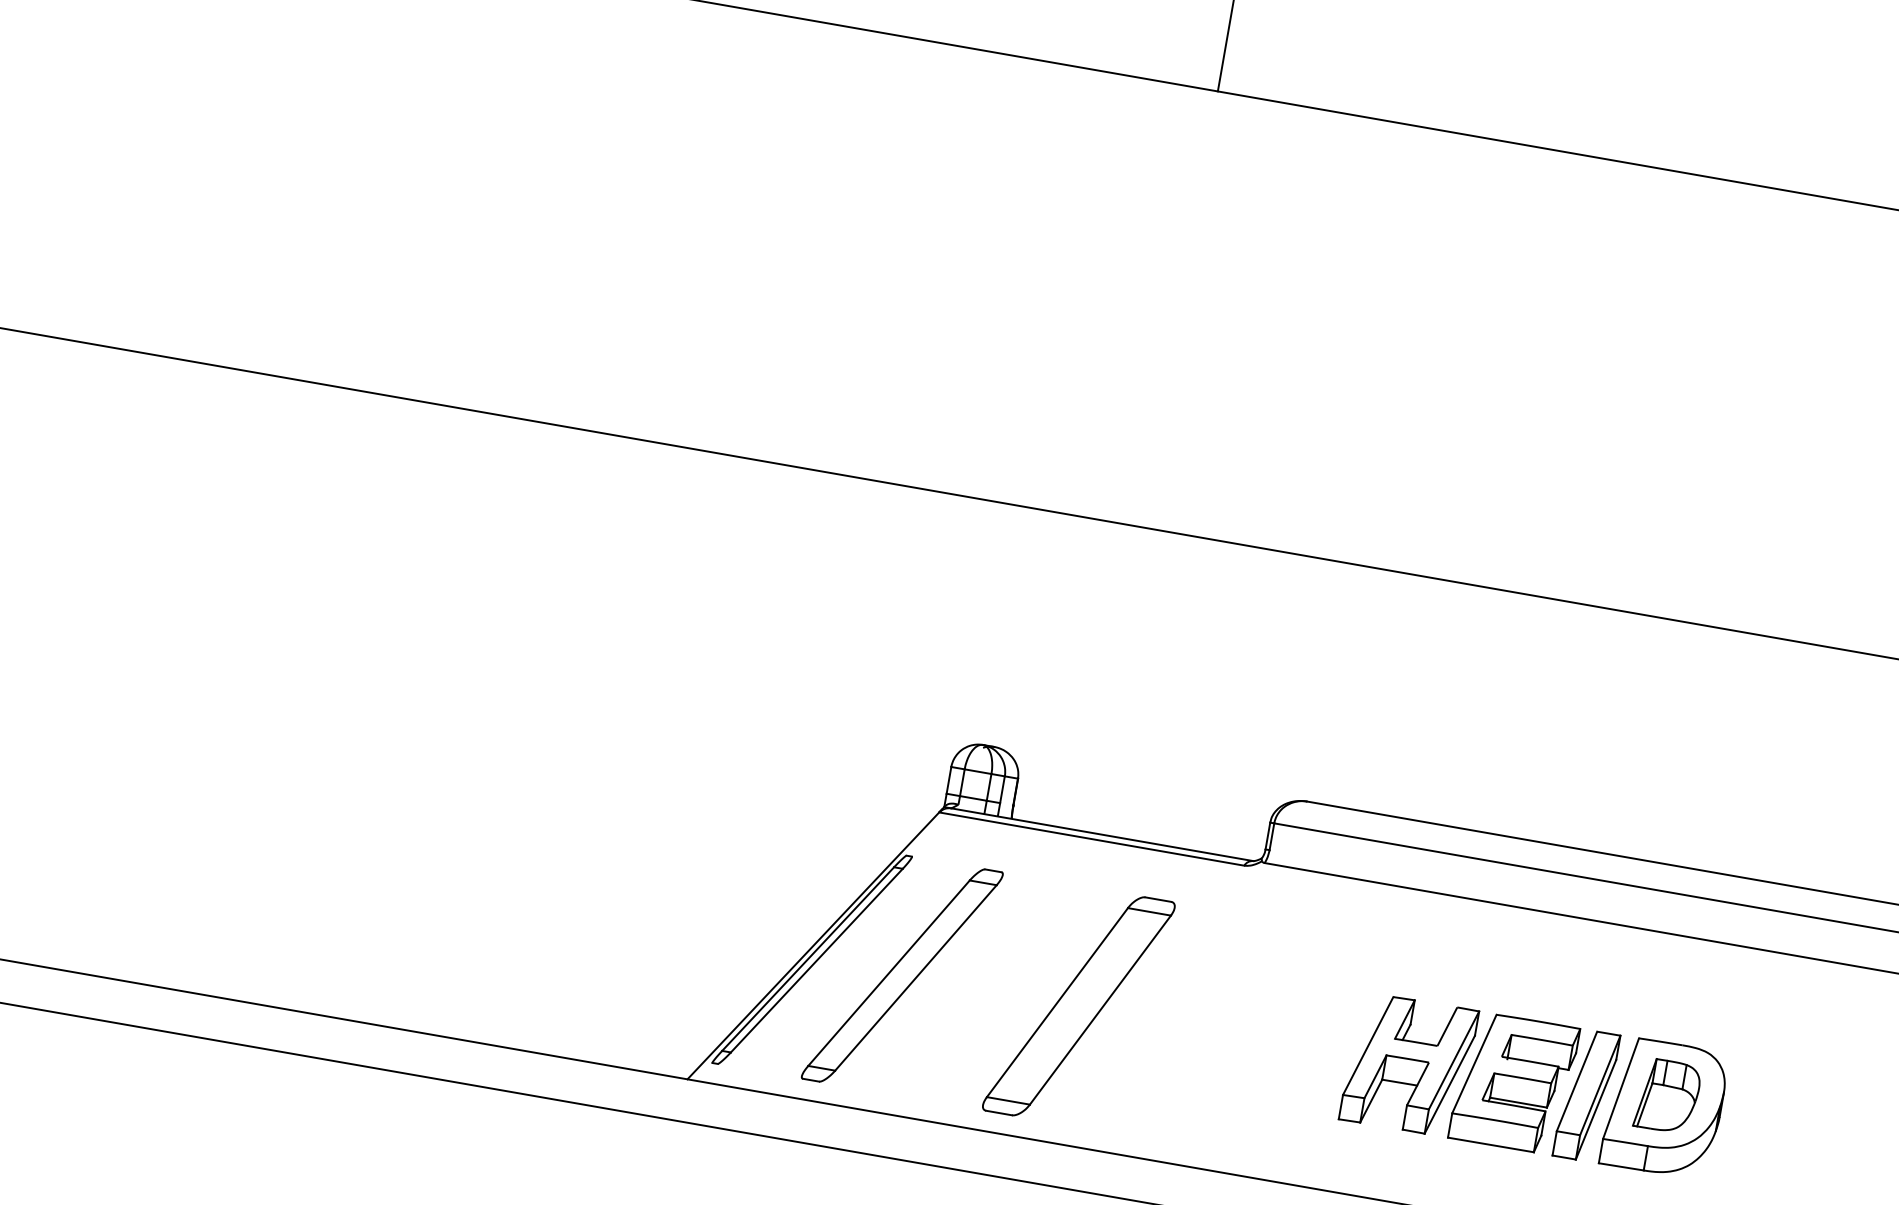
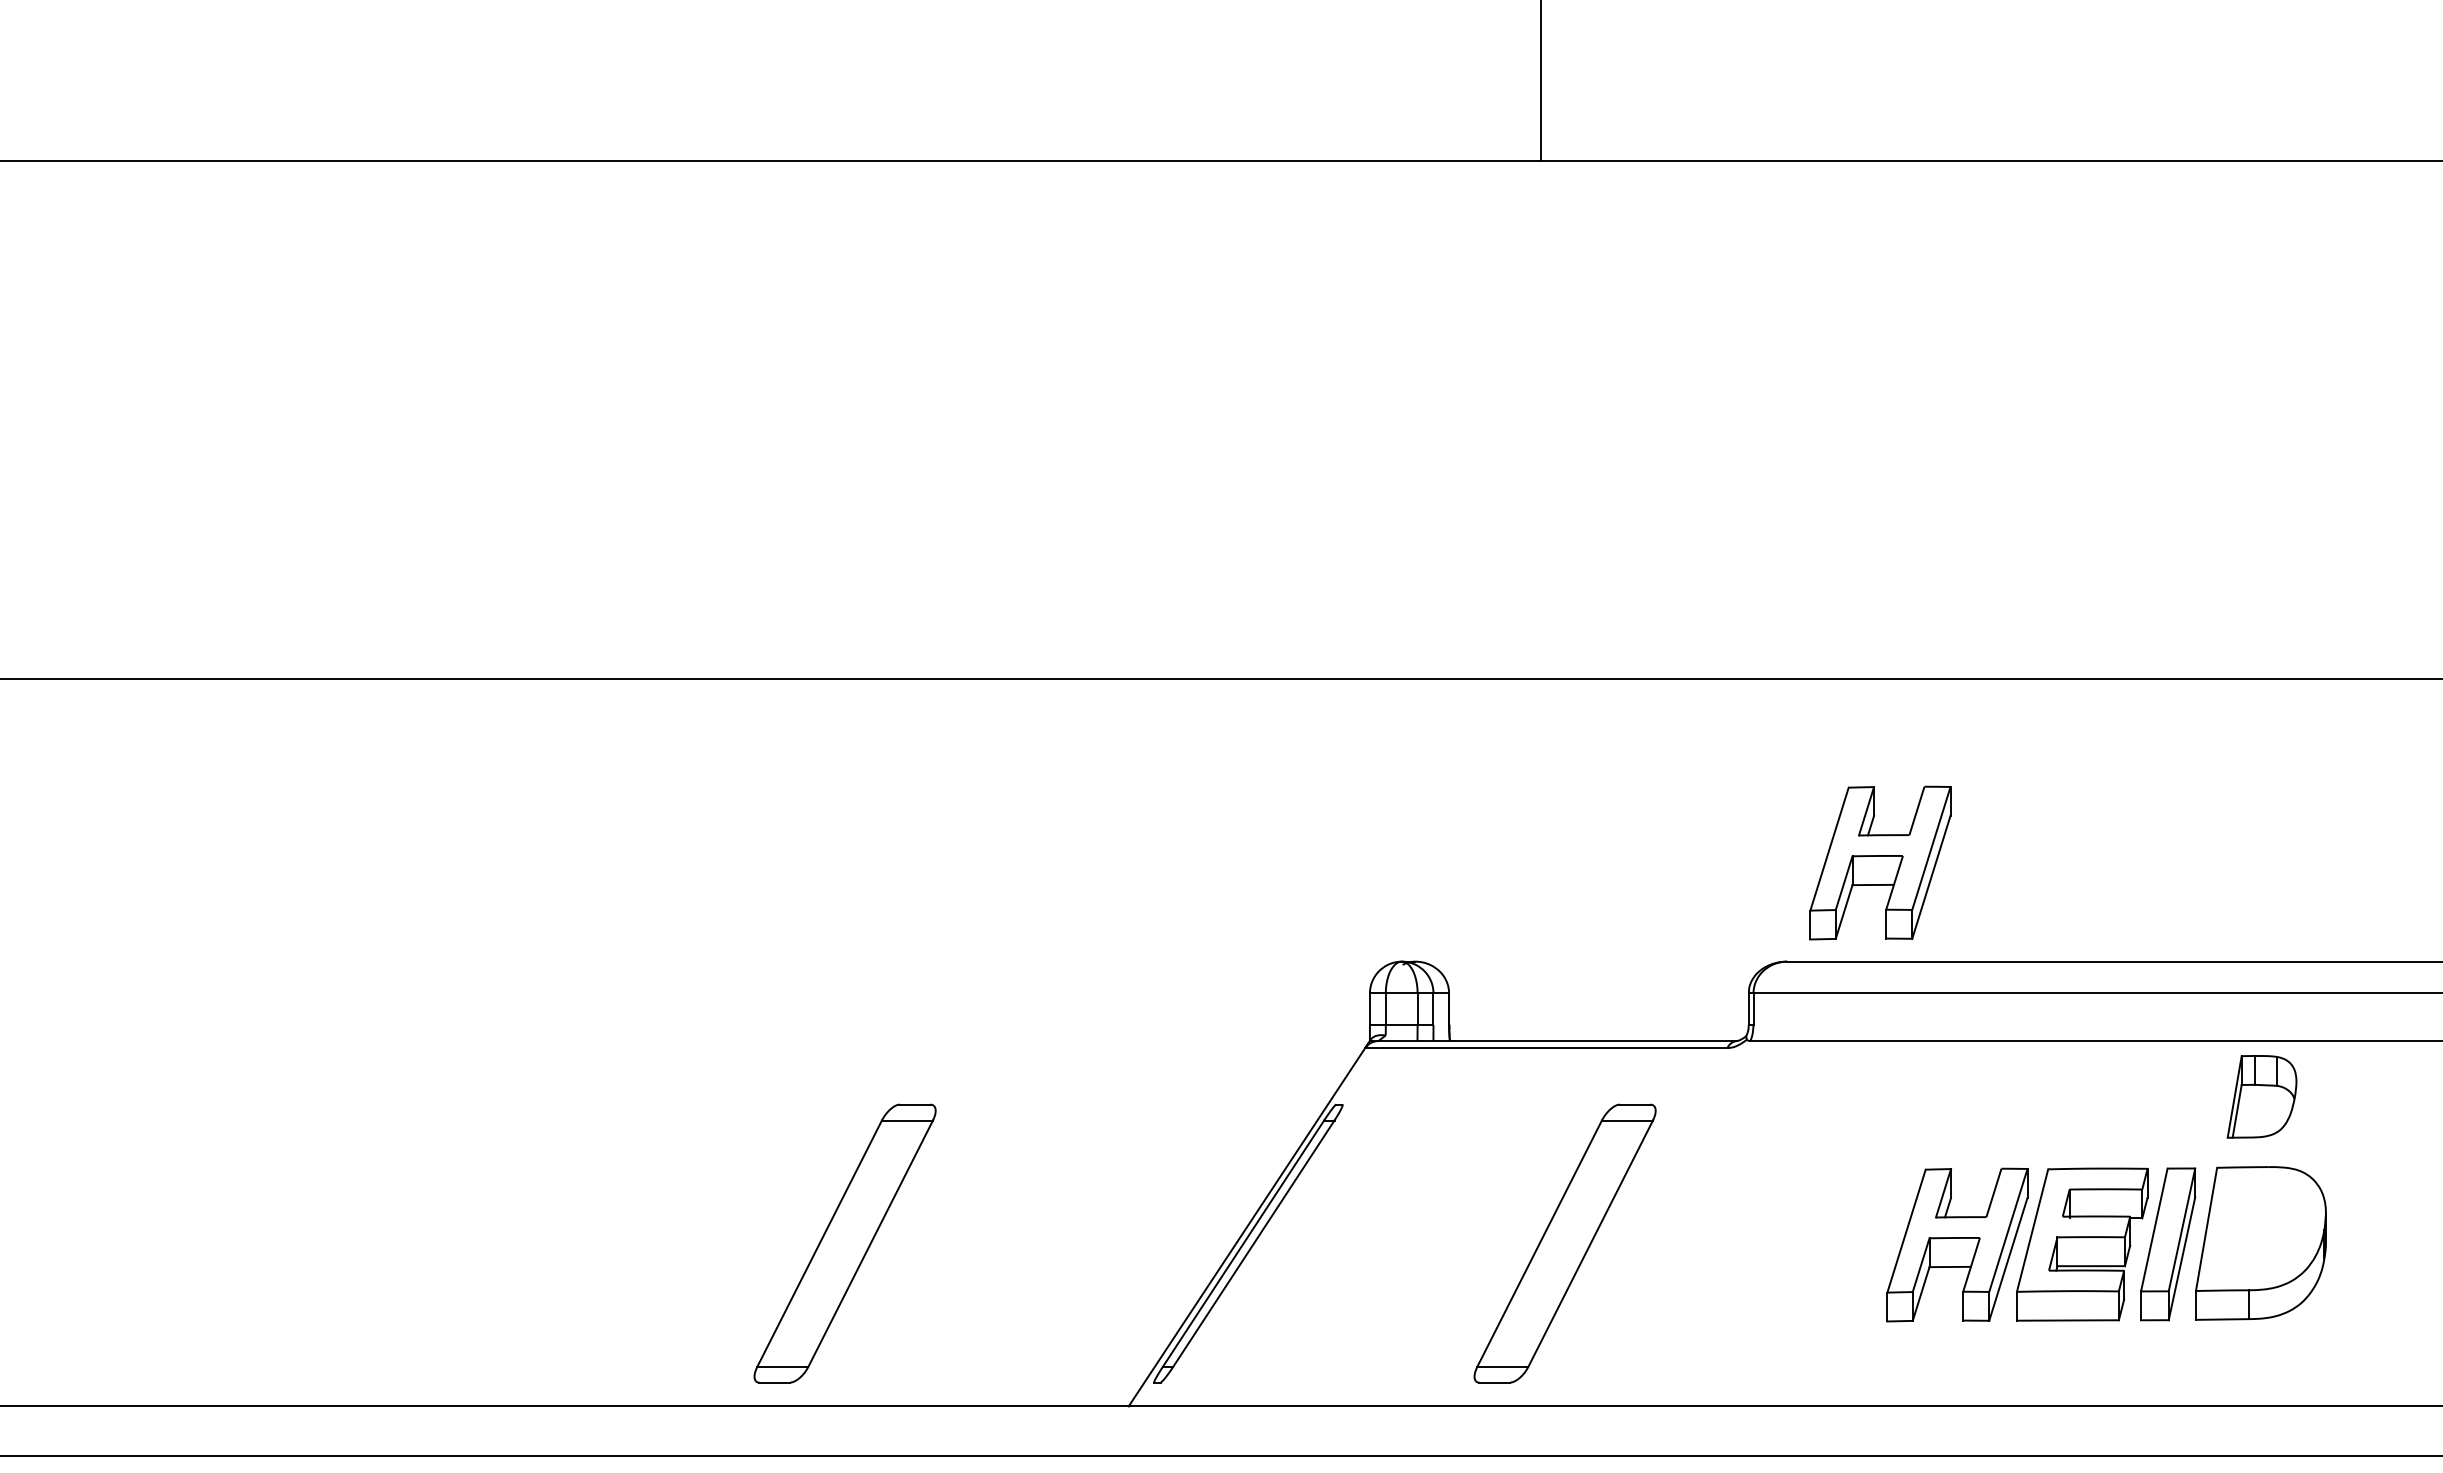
part: (1400, 731) -> (1880, 862), added
part: (472, 900) -> (844, 1243), added
part: (902, 975) -> (1355, 1243), removed
part: (1667, 1095) -> (2261, 1096), moved

